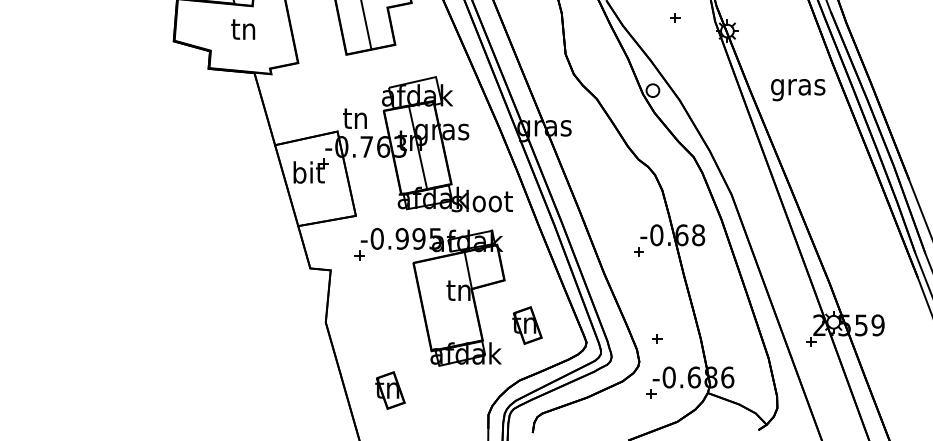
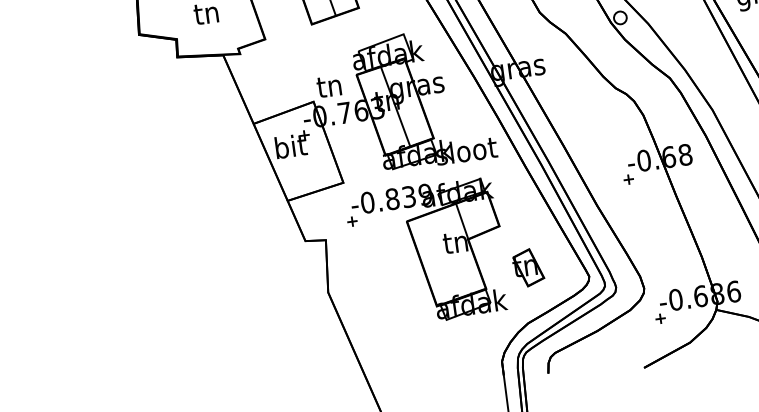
text: (418, 238) -> (408, 196), -0.995 -> -0.839
part: (657, 338) -> (658, 262), removed
part: (390, 390) -> (401, 351), removed

